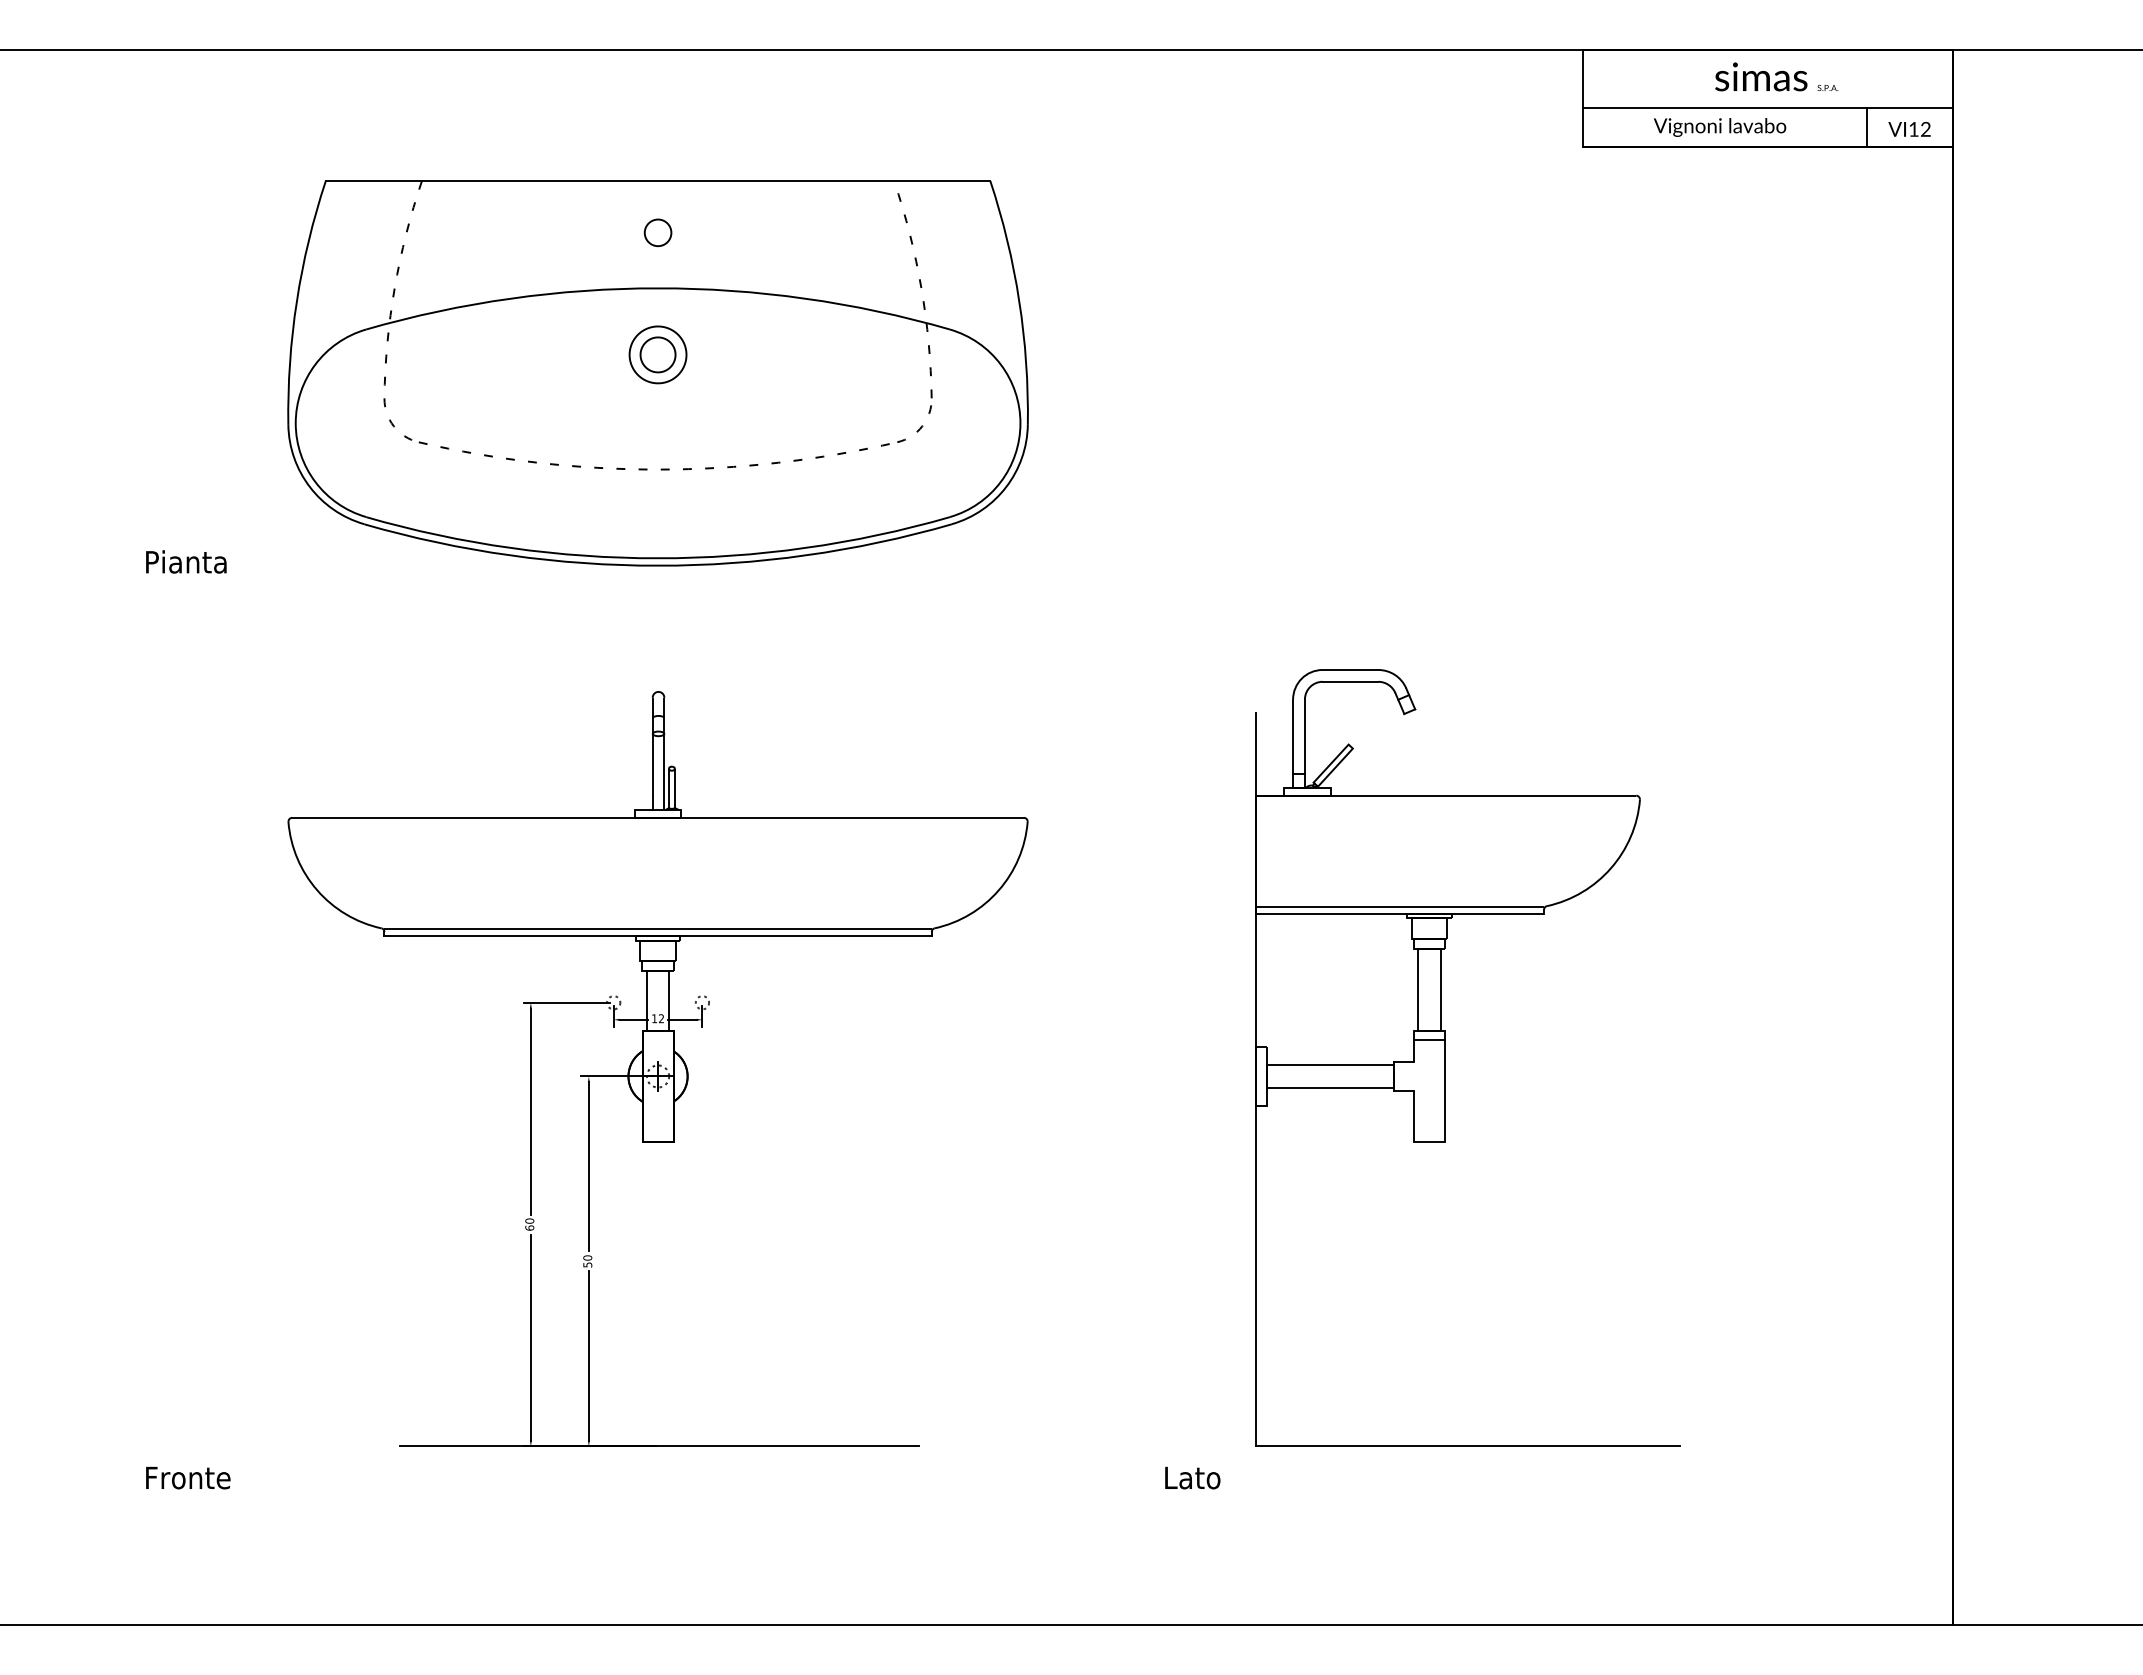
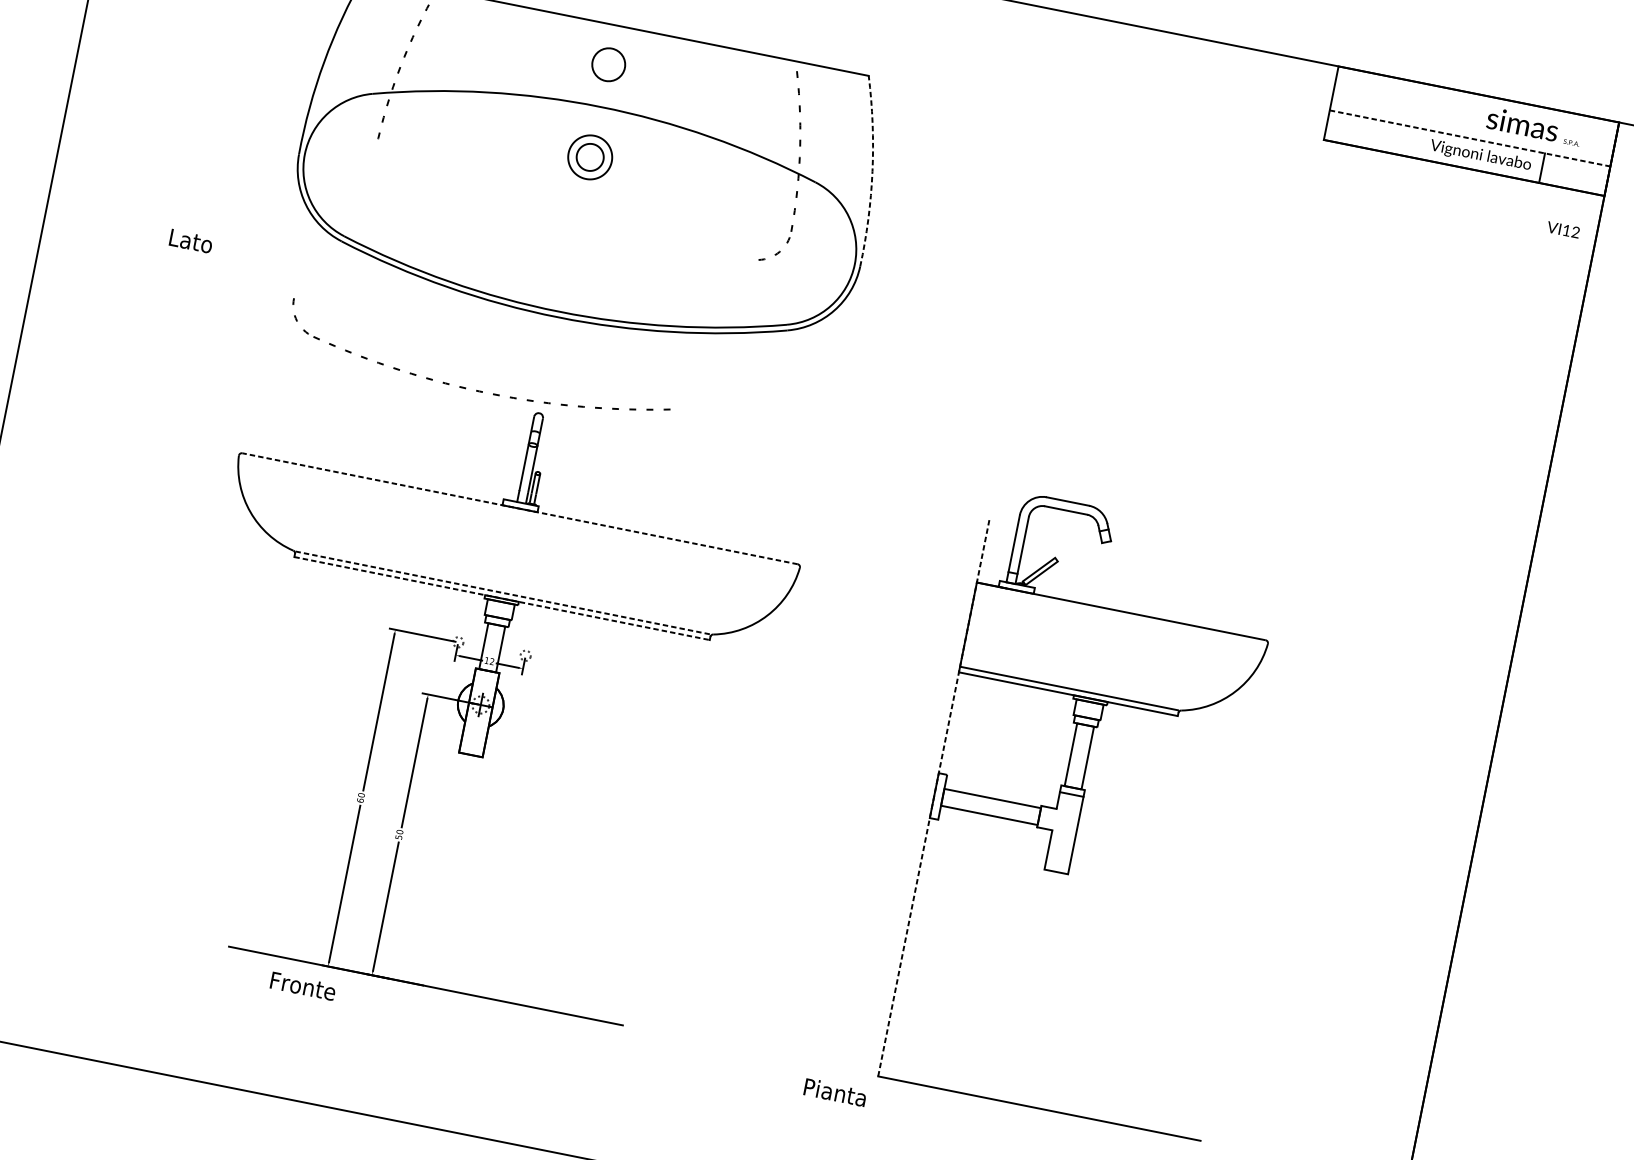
text: (1776, 76) -> (1534, 126), moved
line: (1768, 108) -> (1470, 138), solid -> dashed
text: (1719, 127) -> (1480, 155), moved
text: (1909, 129) -> (1563, 229), moved
circle: (657, 232) -> (608, 64), size x1.6
arc: (1019, 301) -> (872, 171), solid -> dashed
part: (638, 468) -> (476, 390), moved
text: (187, 561) -> (201, 242), Pianta -> Lato
line: (658, 817) -> (520, 508), solid -> dashed
line: (658, 928) -> (503, 592), solid -> dashed
line: (658, 936) -> (502, 598), solid -> dashed
line: (1255, 1079) -> (933, 797), solid -> dashed
text: (188, 1477) -> (303, 986), moved
text: (1206, 1477) -> (836, 1092), Lato -> Pianta

